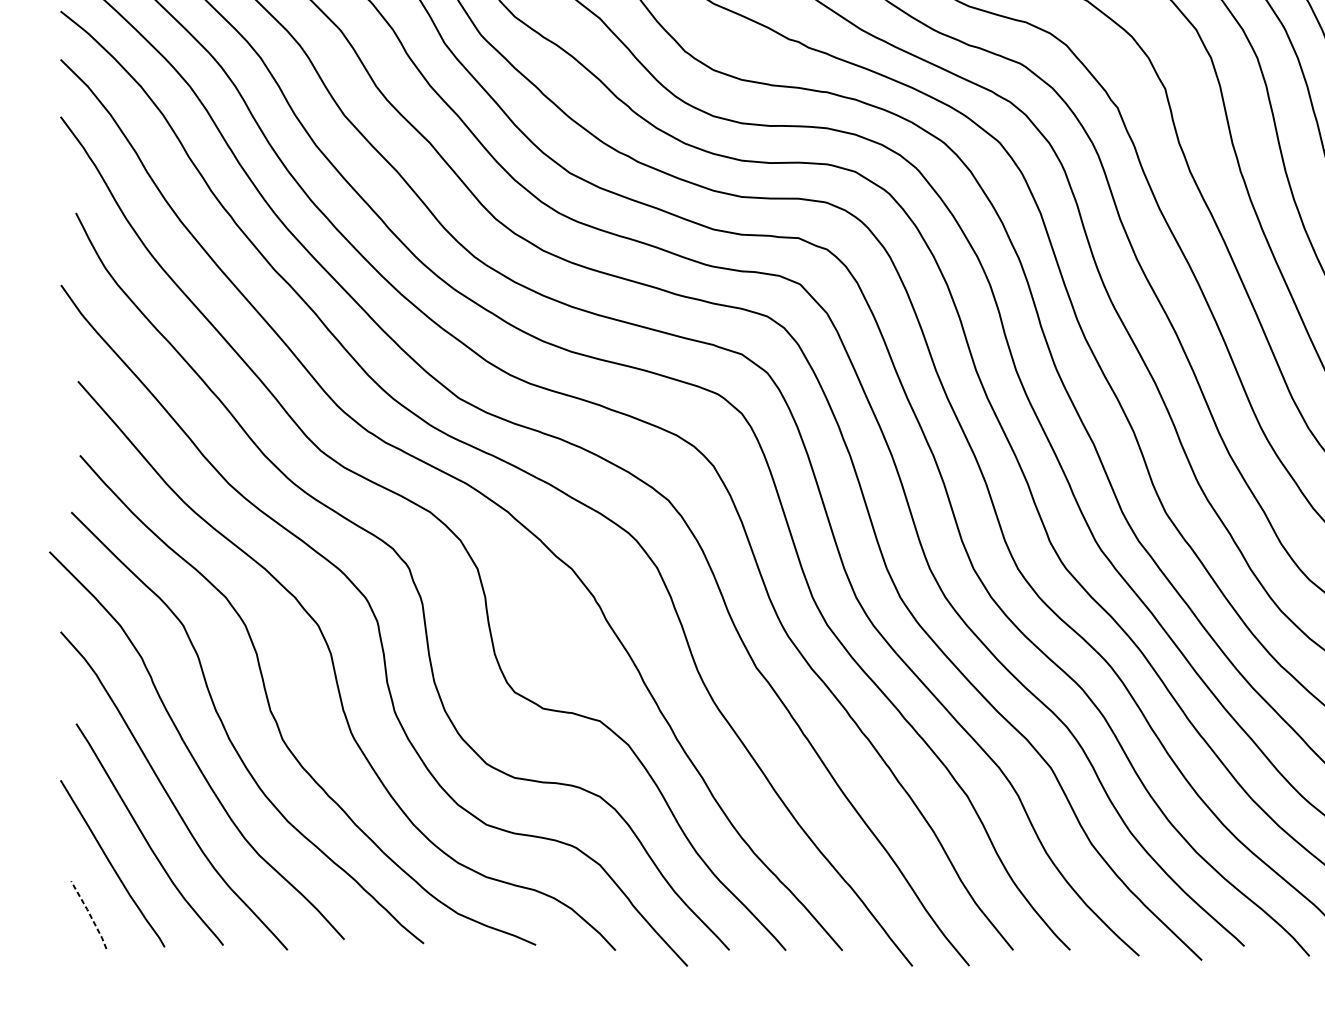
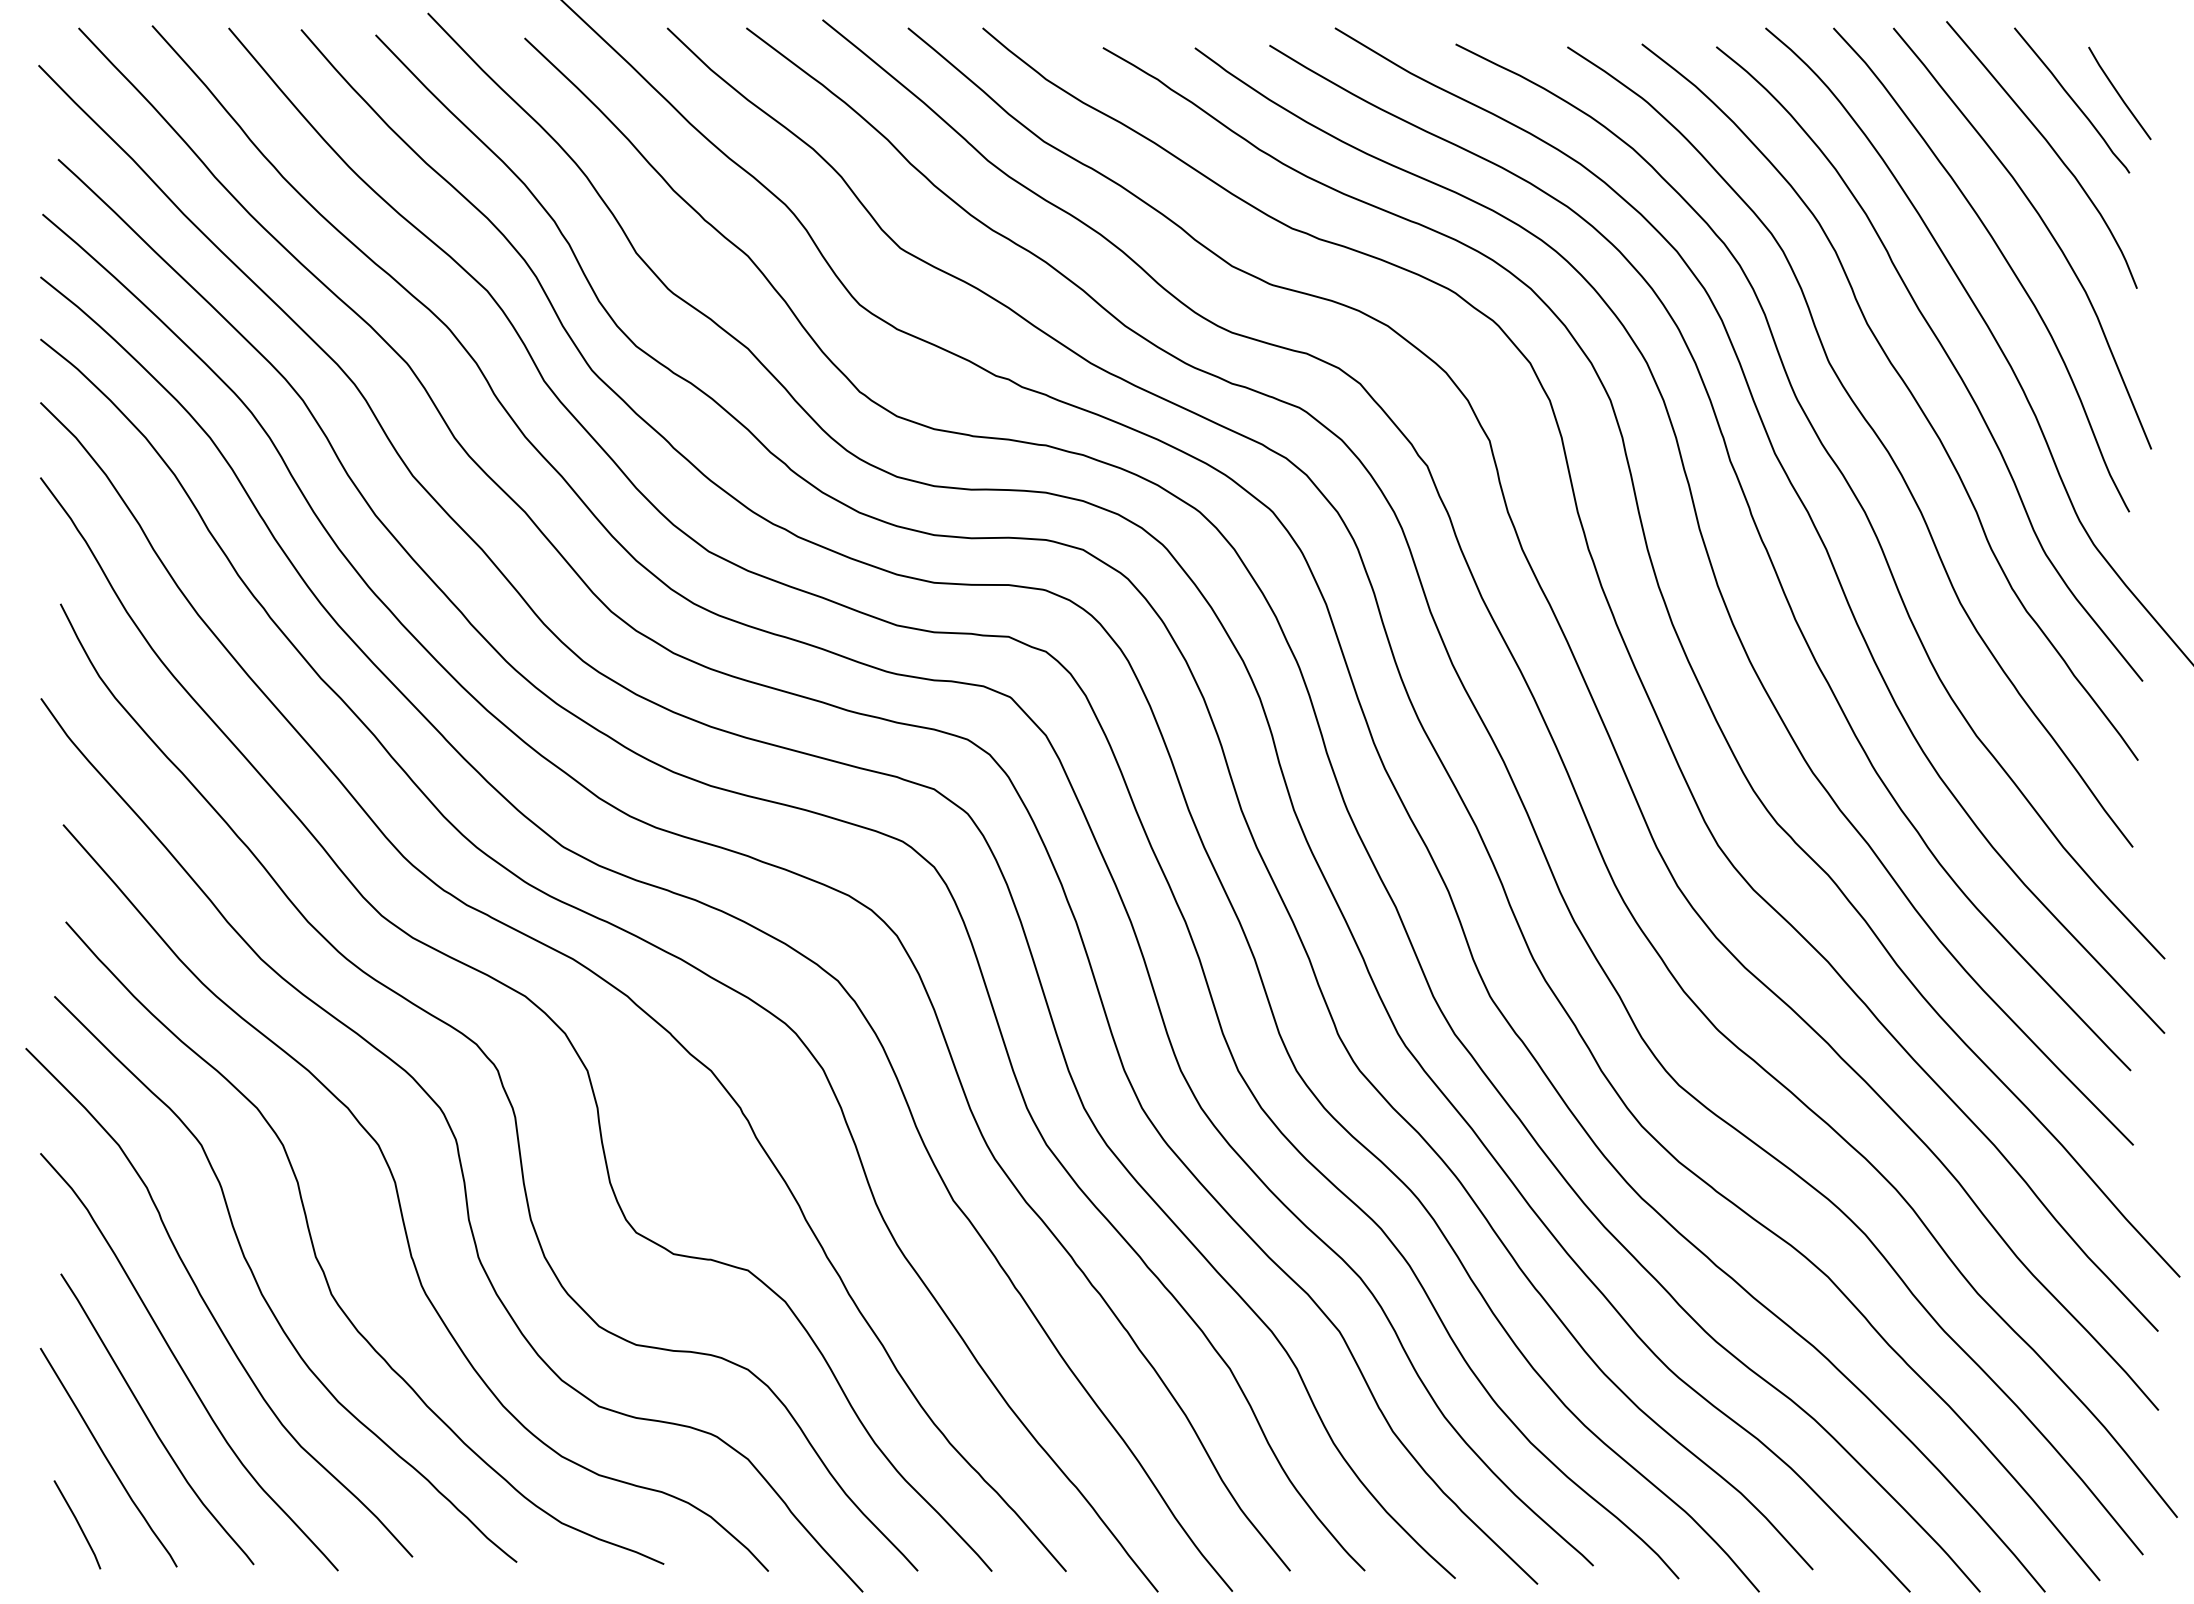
line: (89, 913) -> (78, 1523), dashed -> solid

